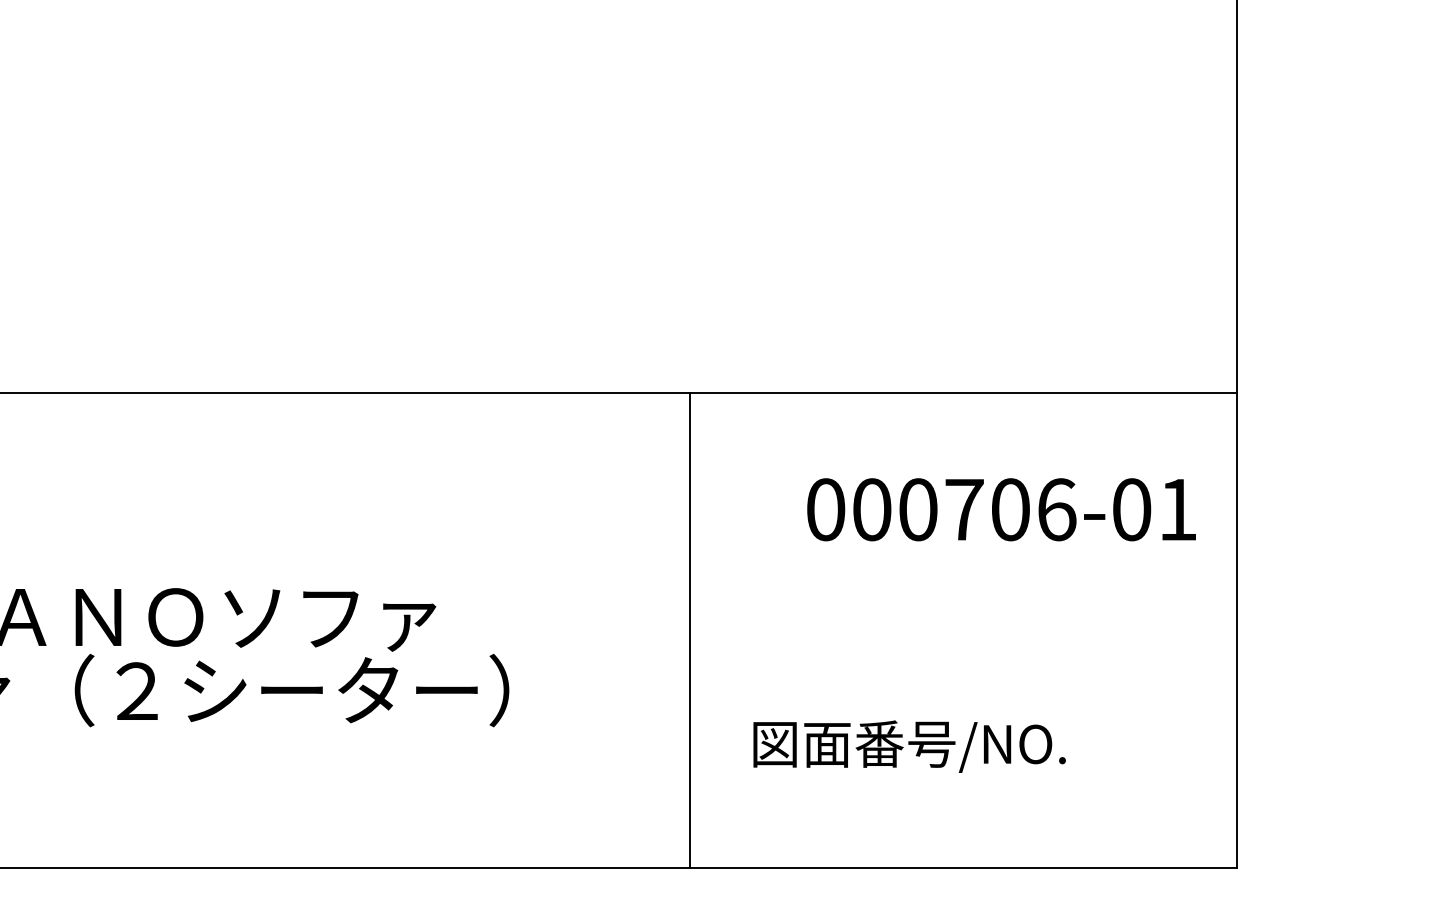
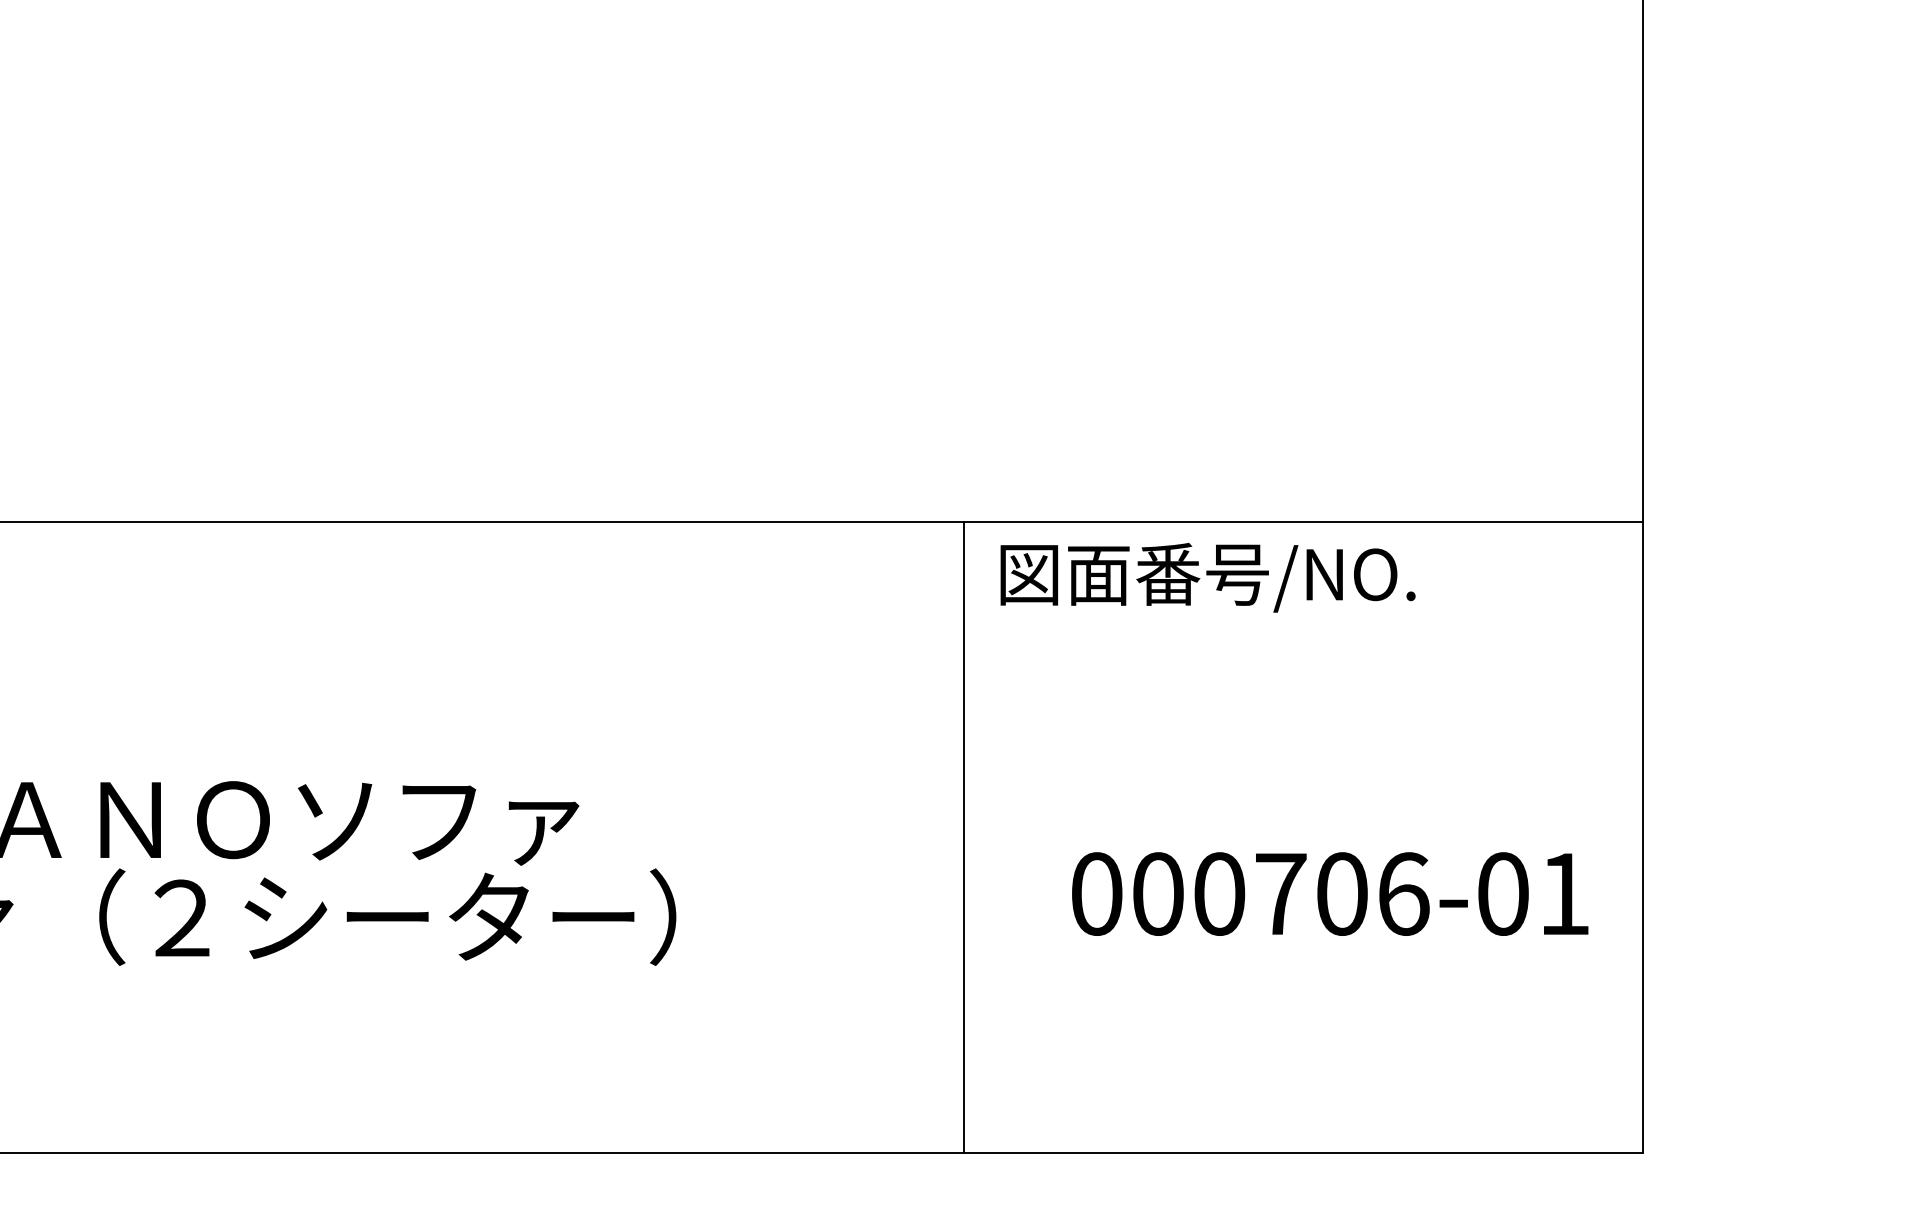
text: (1001, 509) -> (1330, 893), moved
line: (689, 629) -> (963, 836), moved
text: (909, 746) -> (1207, 577), moved

